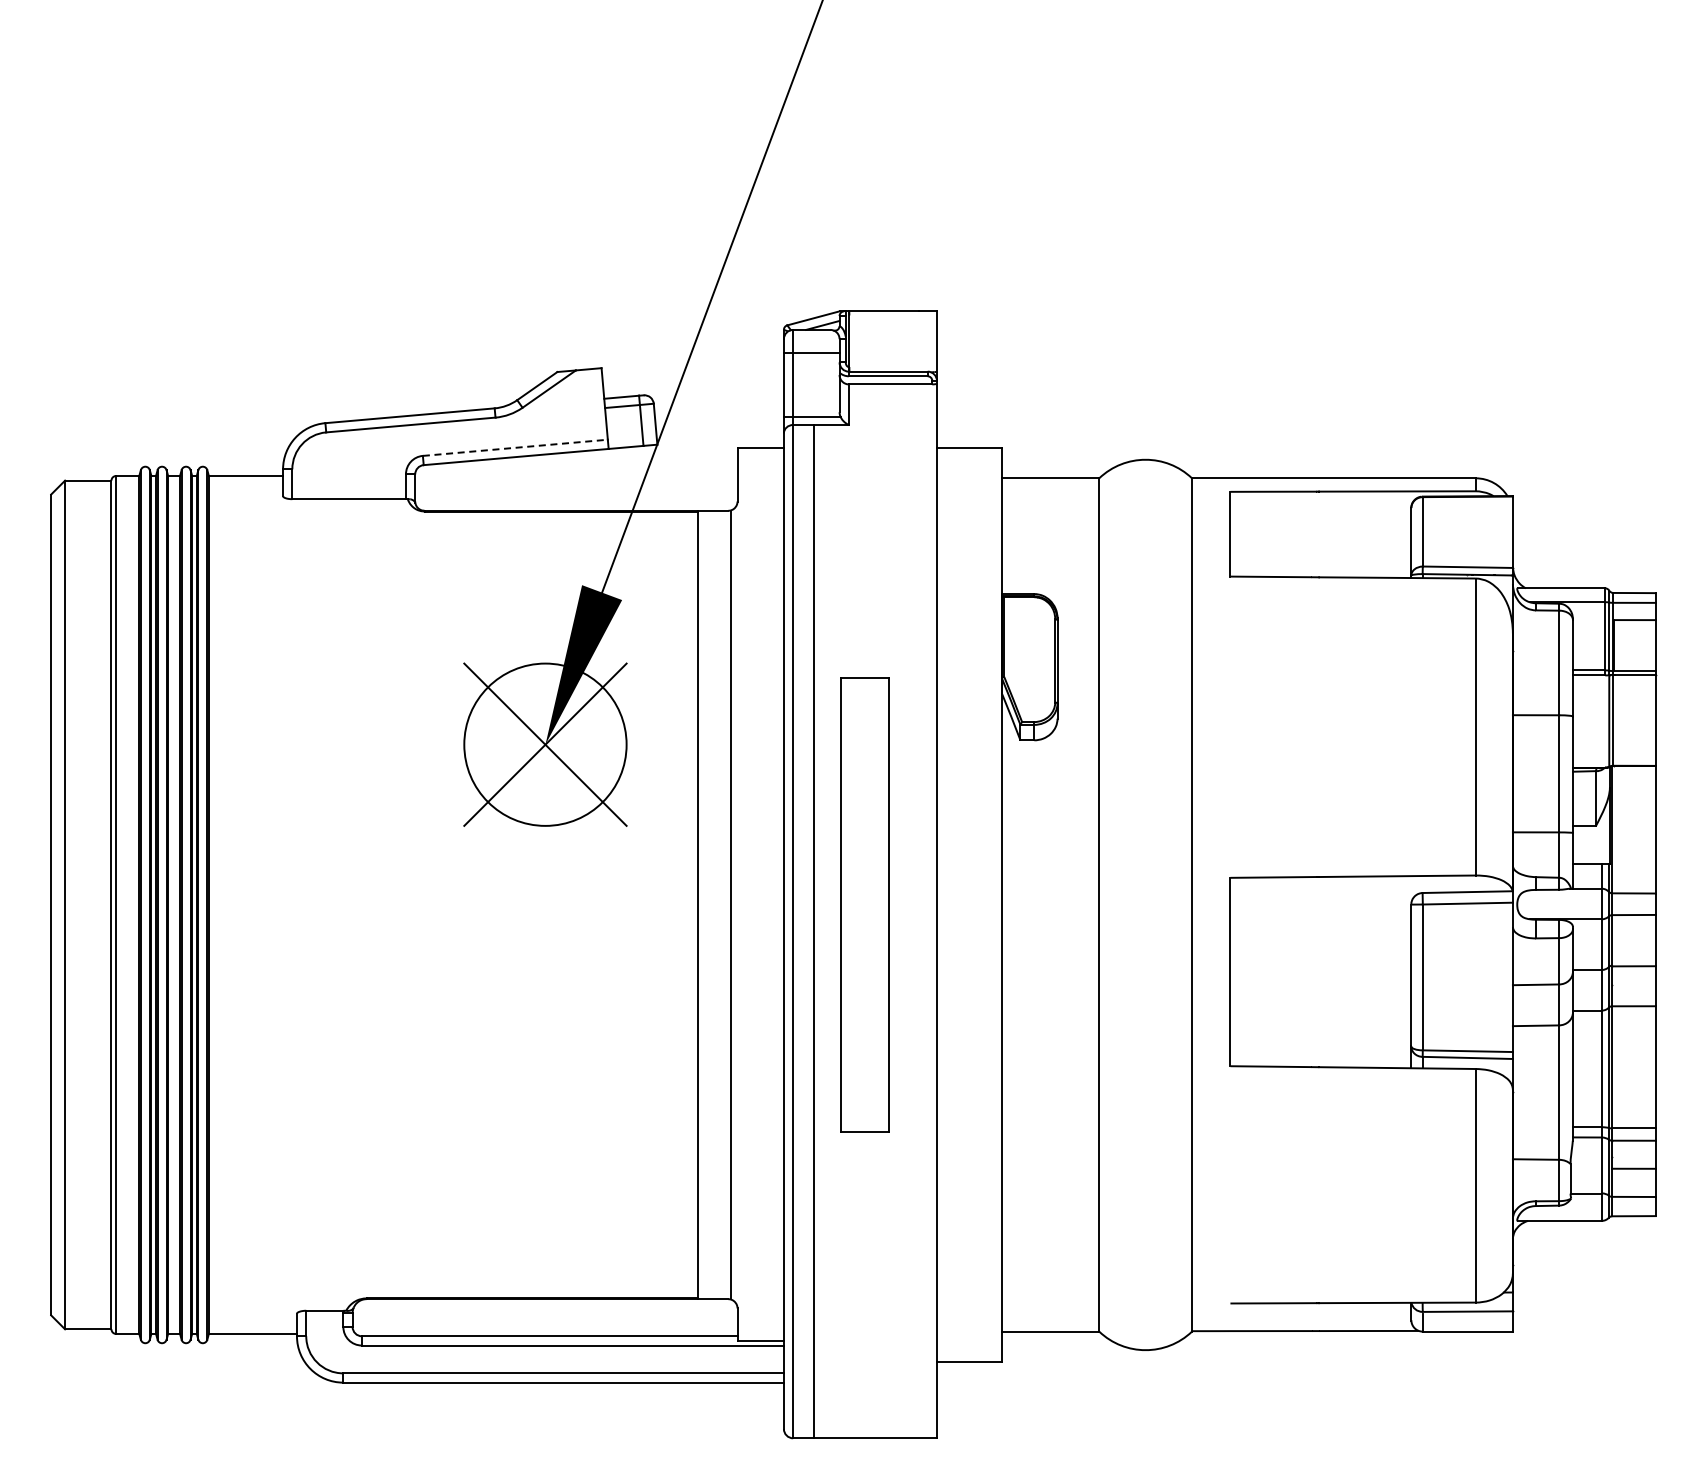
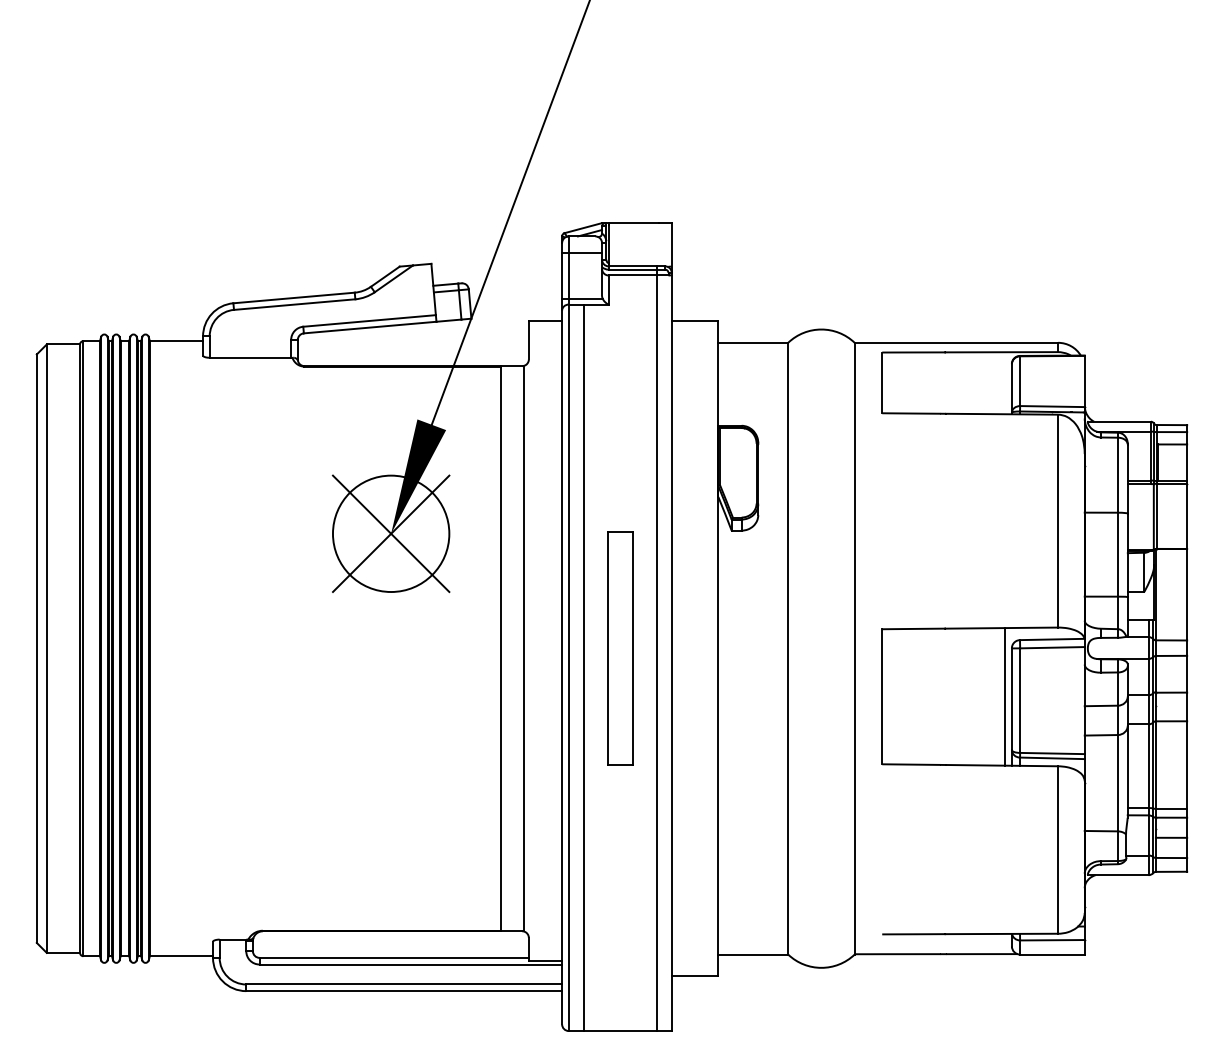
line: (515, 447) -> (369, 320), dashed -> solid
part: (864, 904) -> (619, 648), size x0.71
line: (916, 904) -> (657, 648), added
line: (1401, 972) -> (1004, 697), added

